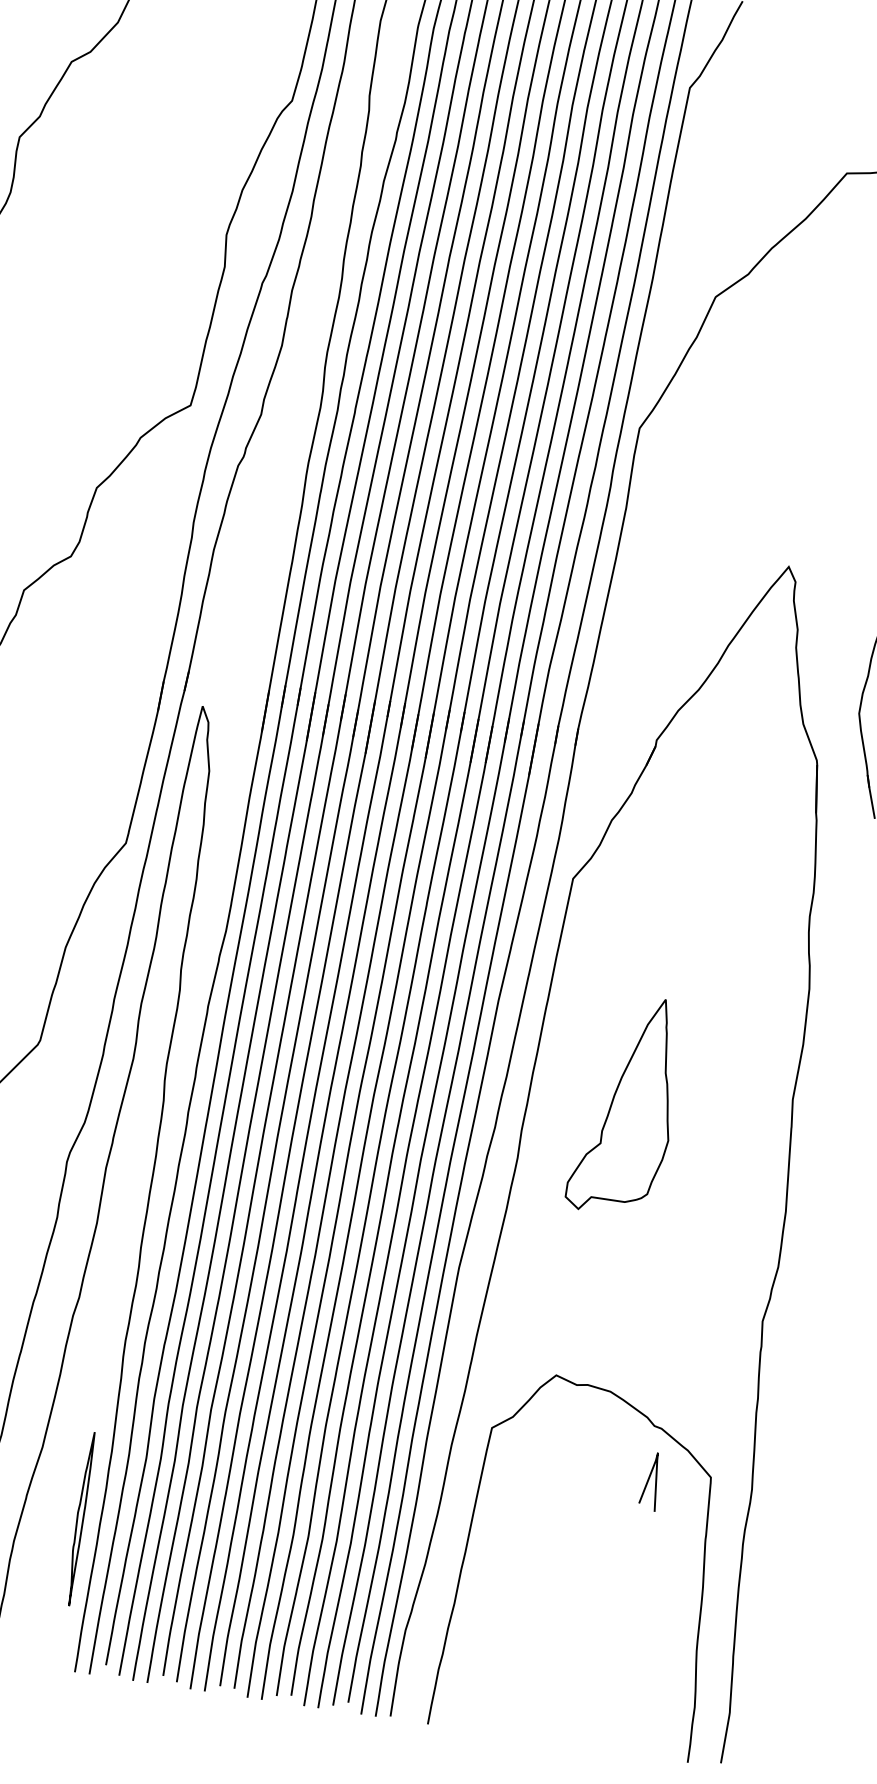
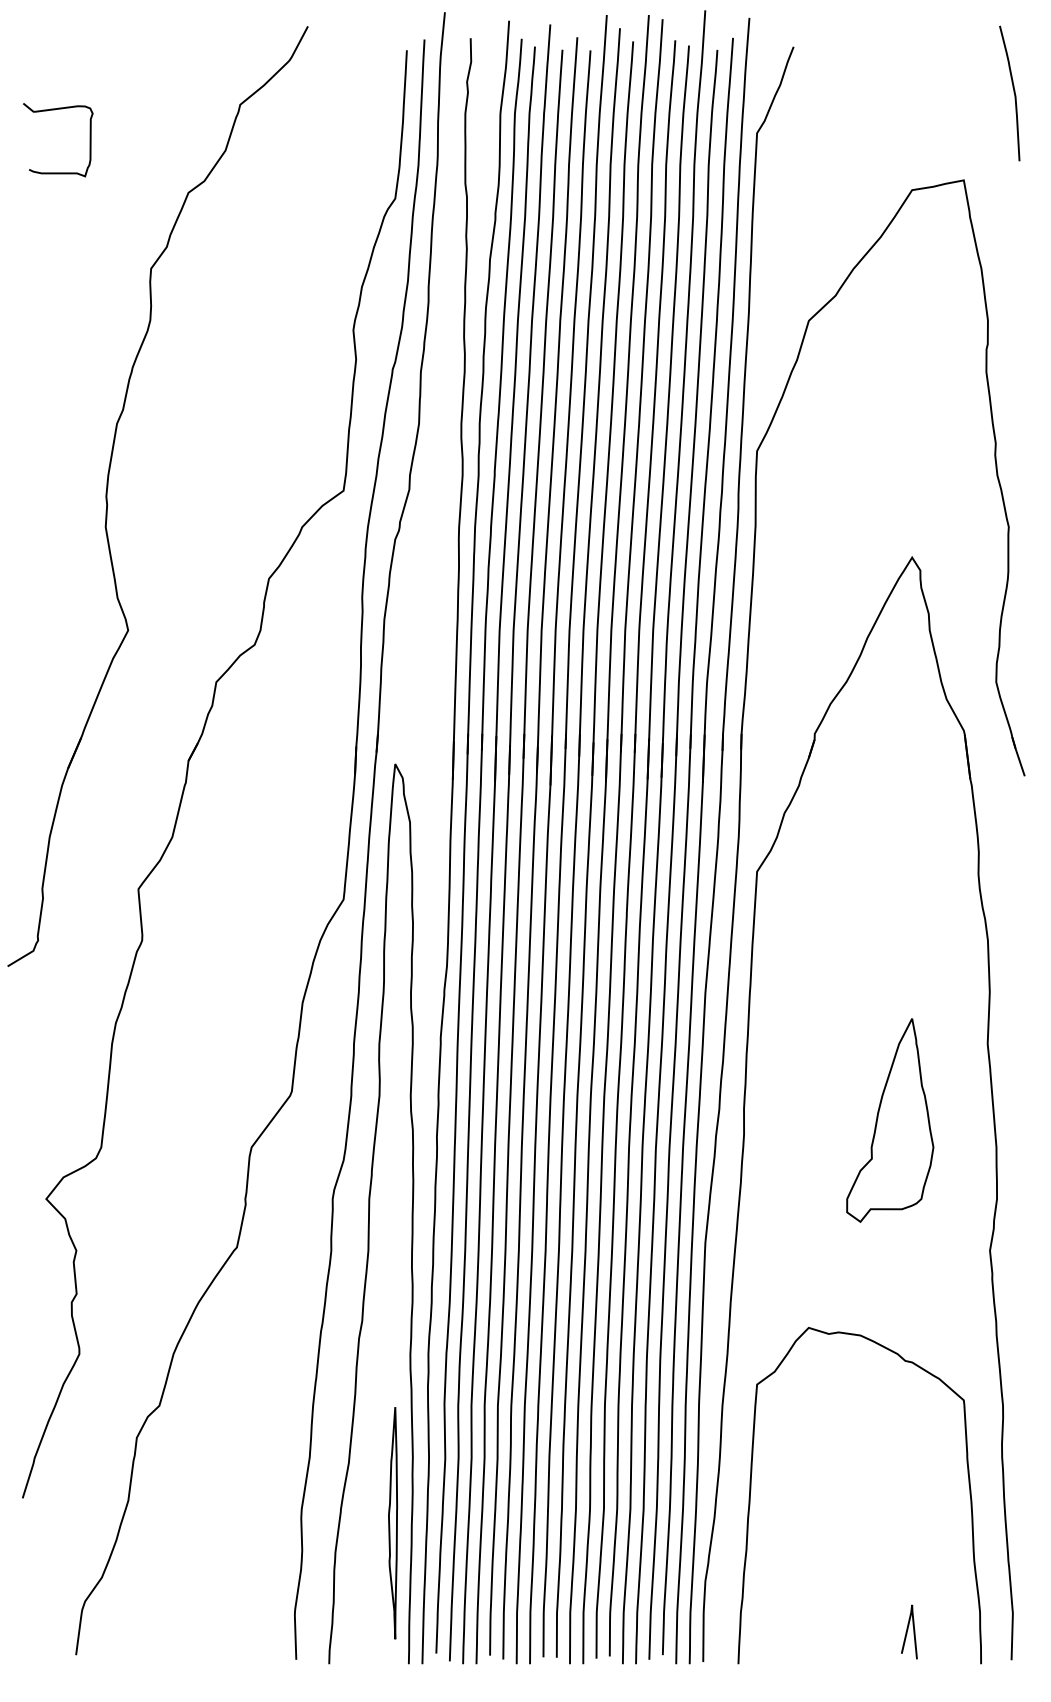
part: (626, 1105) -> (890, 1120), moved
curve: (648, 1480) -> (907, 1631), moved
part: (79, 1519) -> (392, 1523), size x1.43

